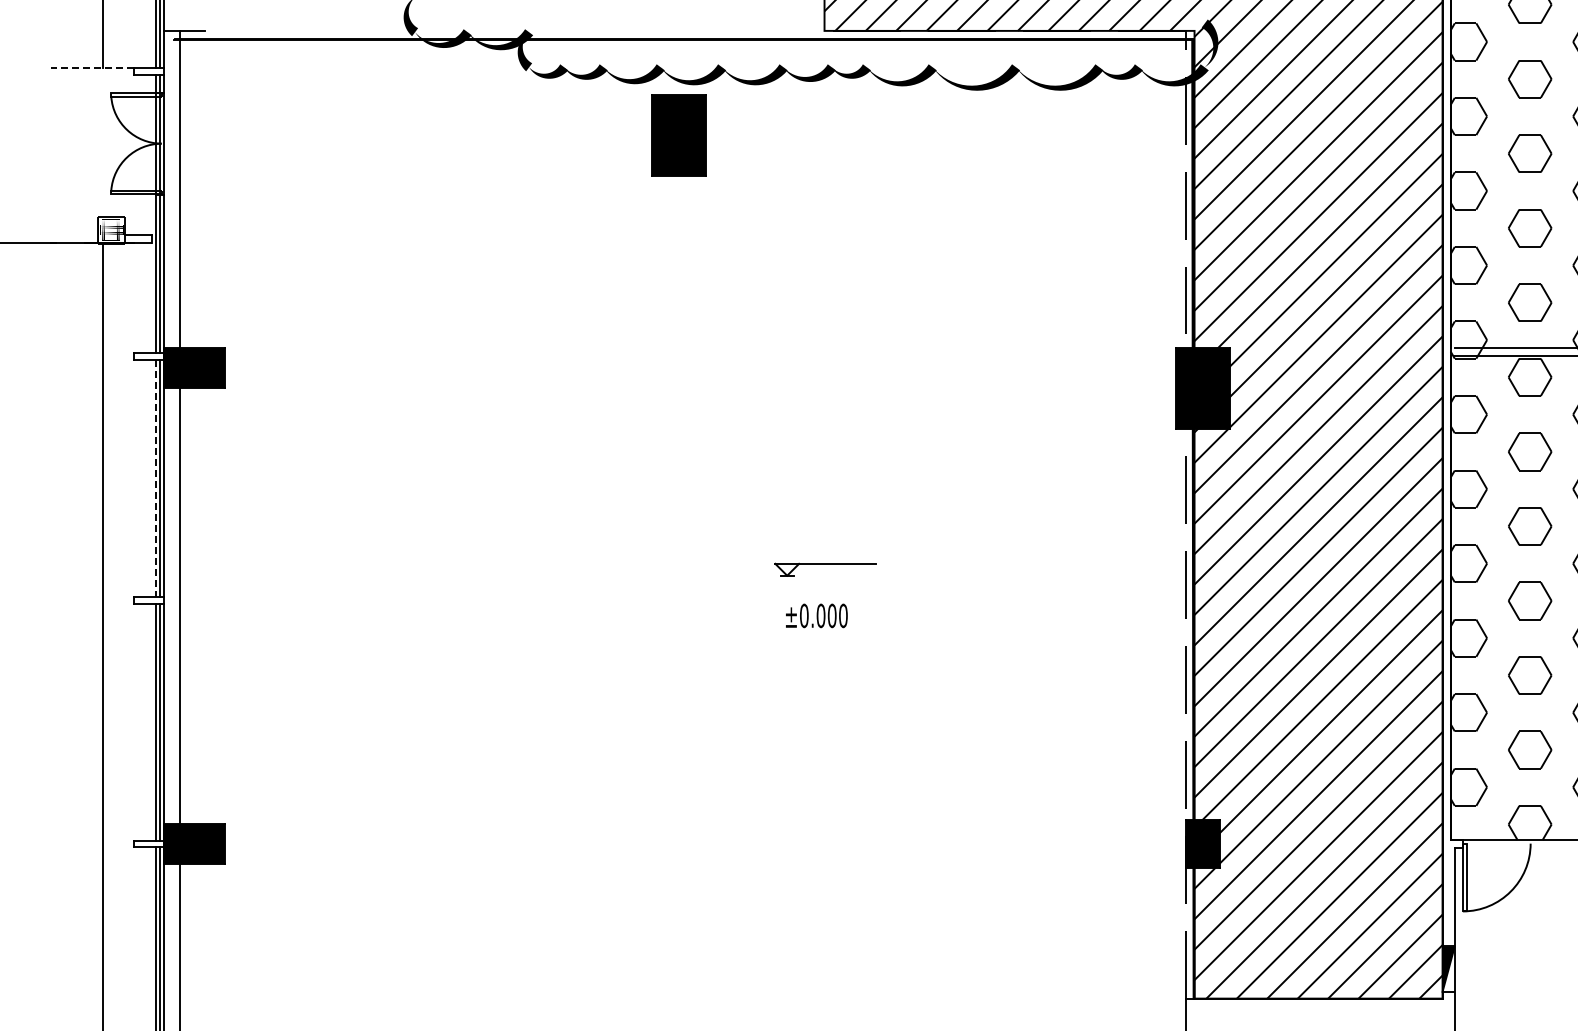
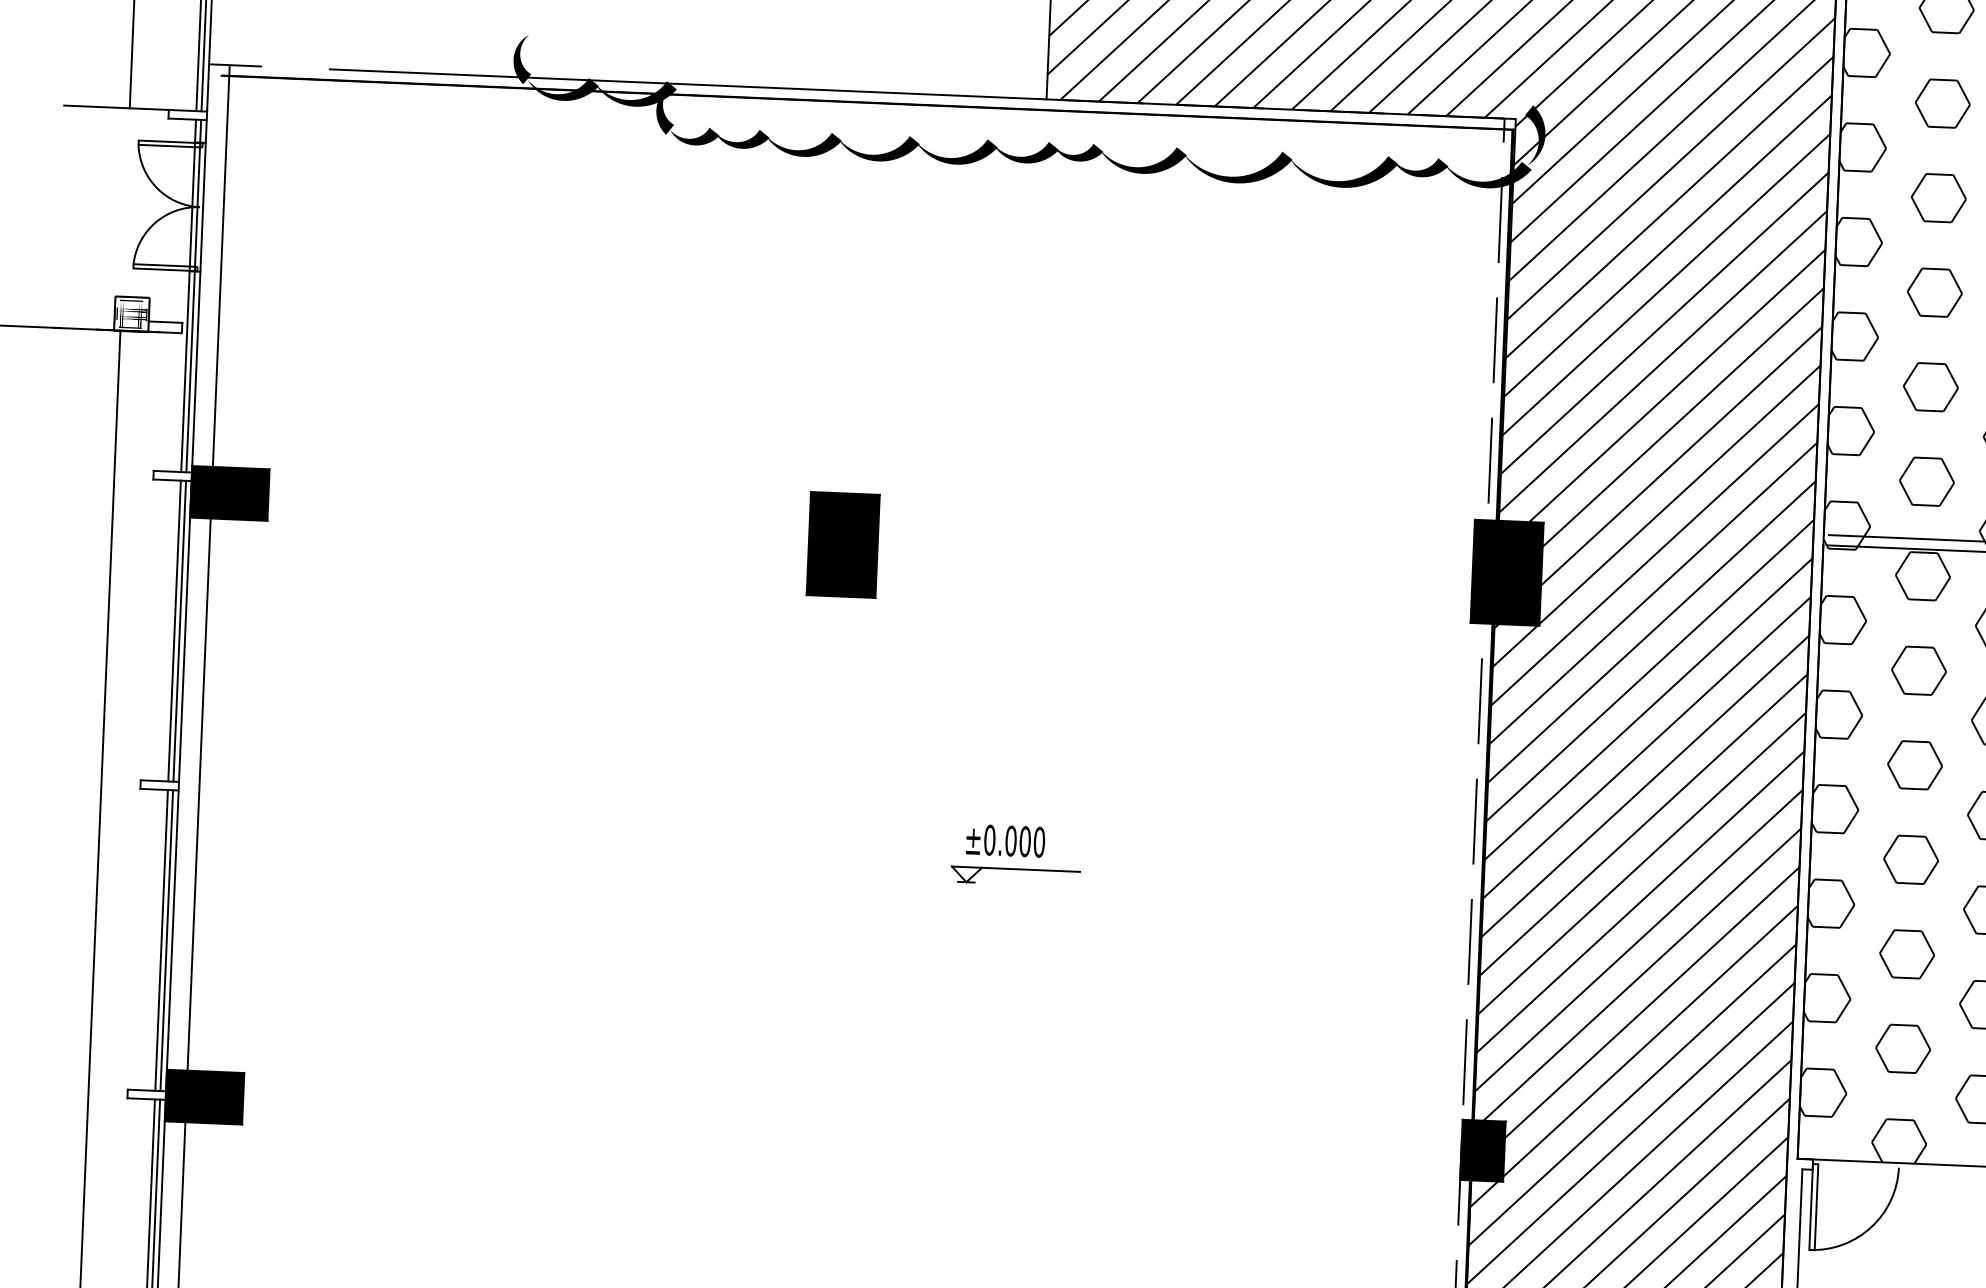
line: (541, 30) -> (687, 83), added
line: (92, 68) -> (116, 108), dashed -> solid
part: (678, 135) -> (842, 545), moved
line: (155, 478) -> (174, 631), dashed -> solid
part: (825, 569) -> (1015, 876), moved

